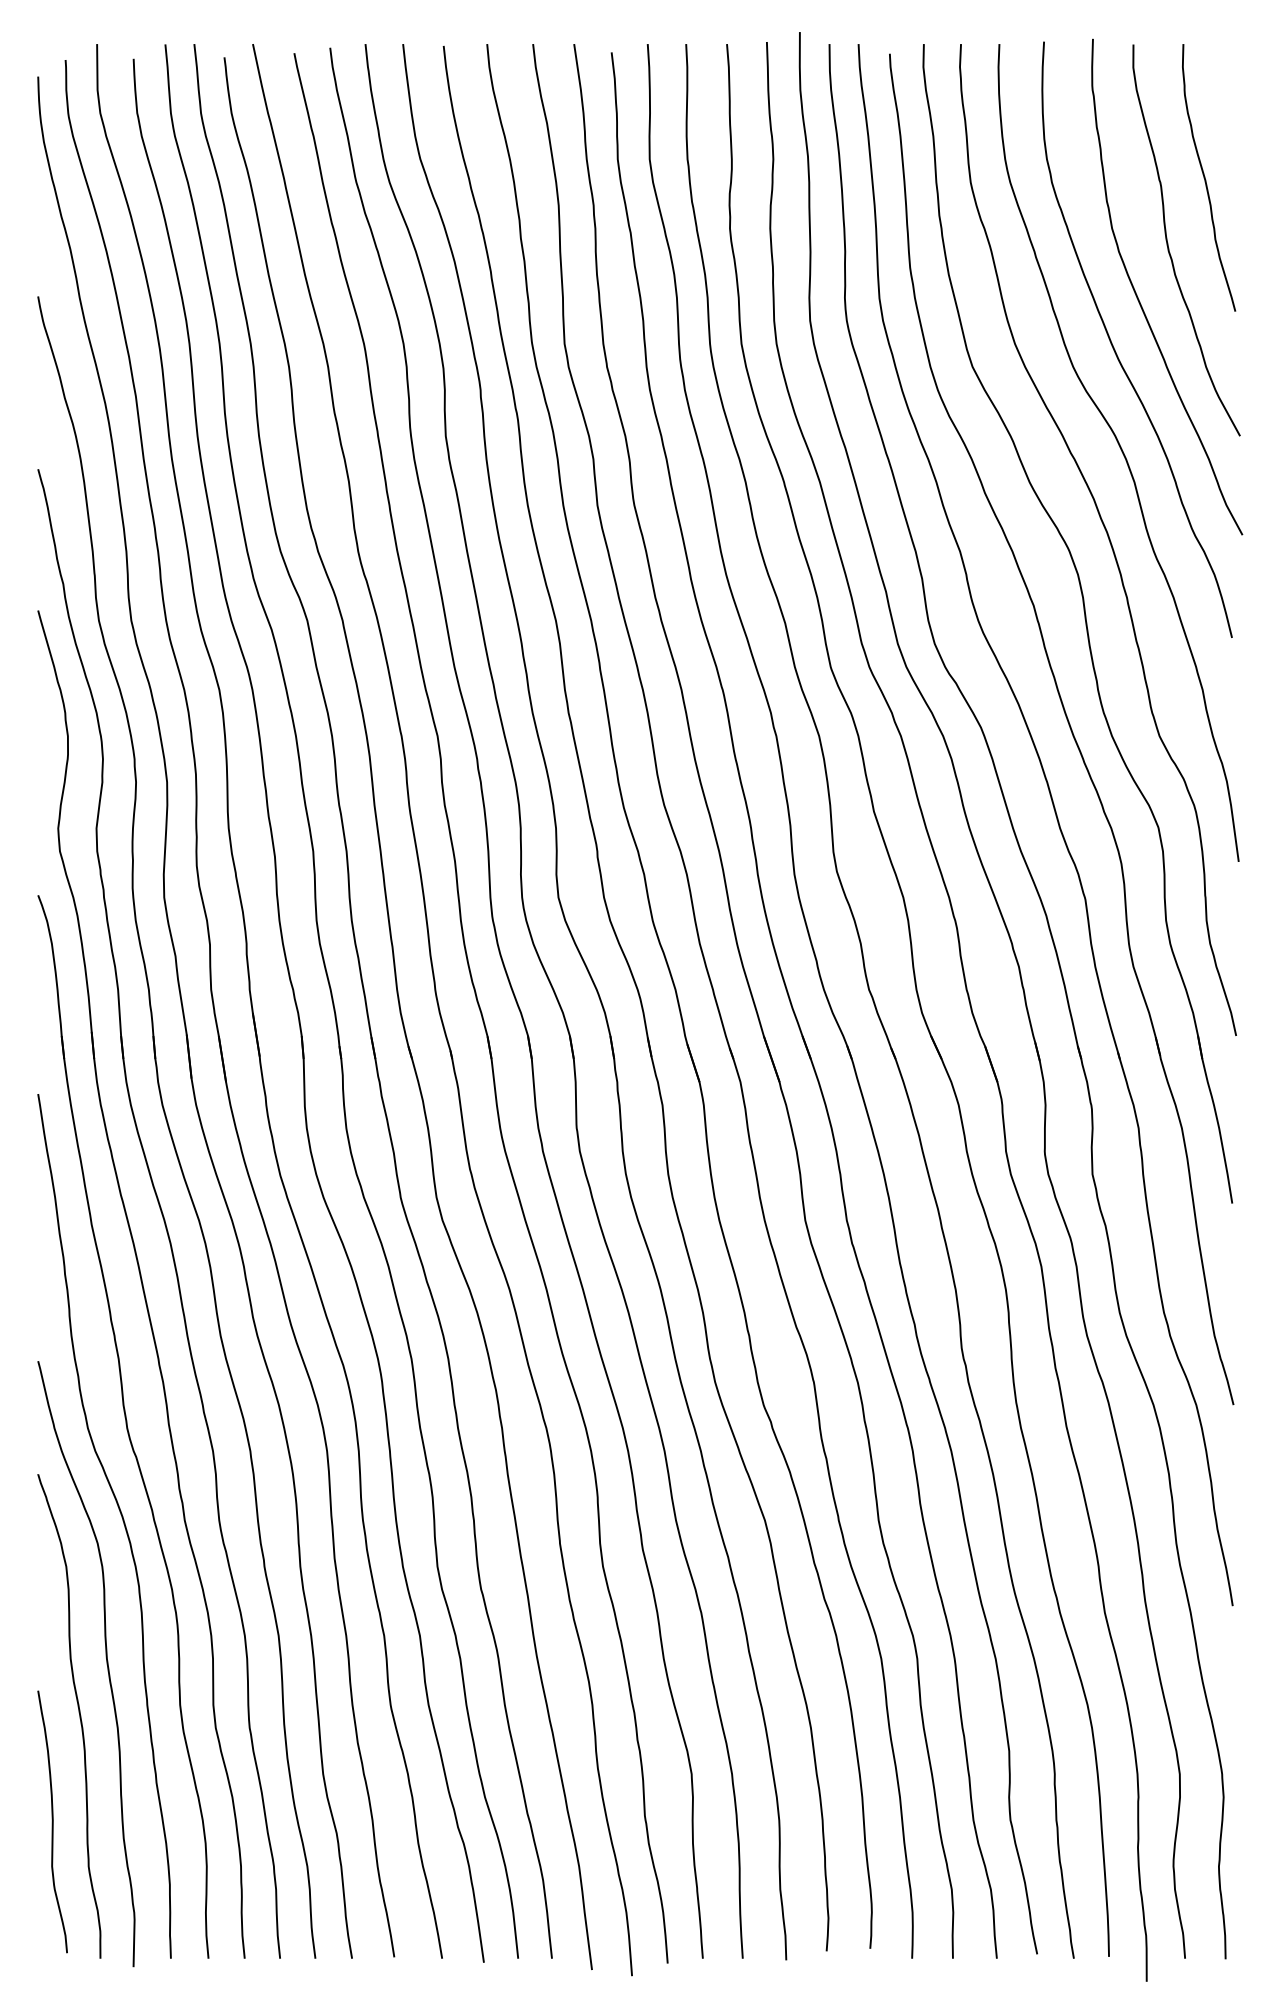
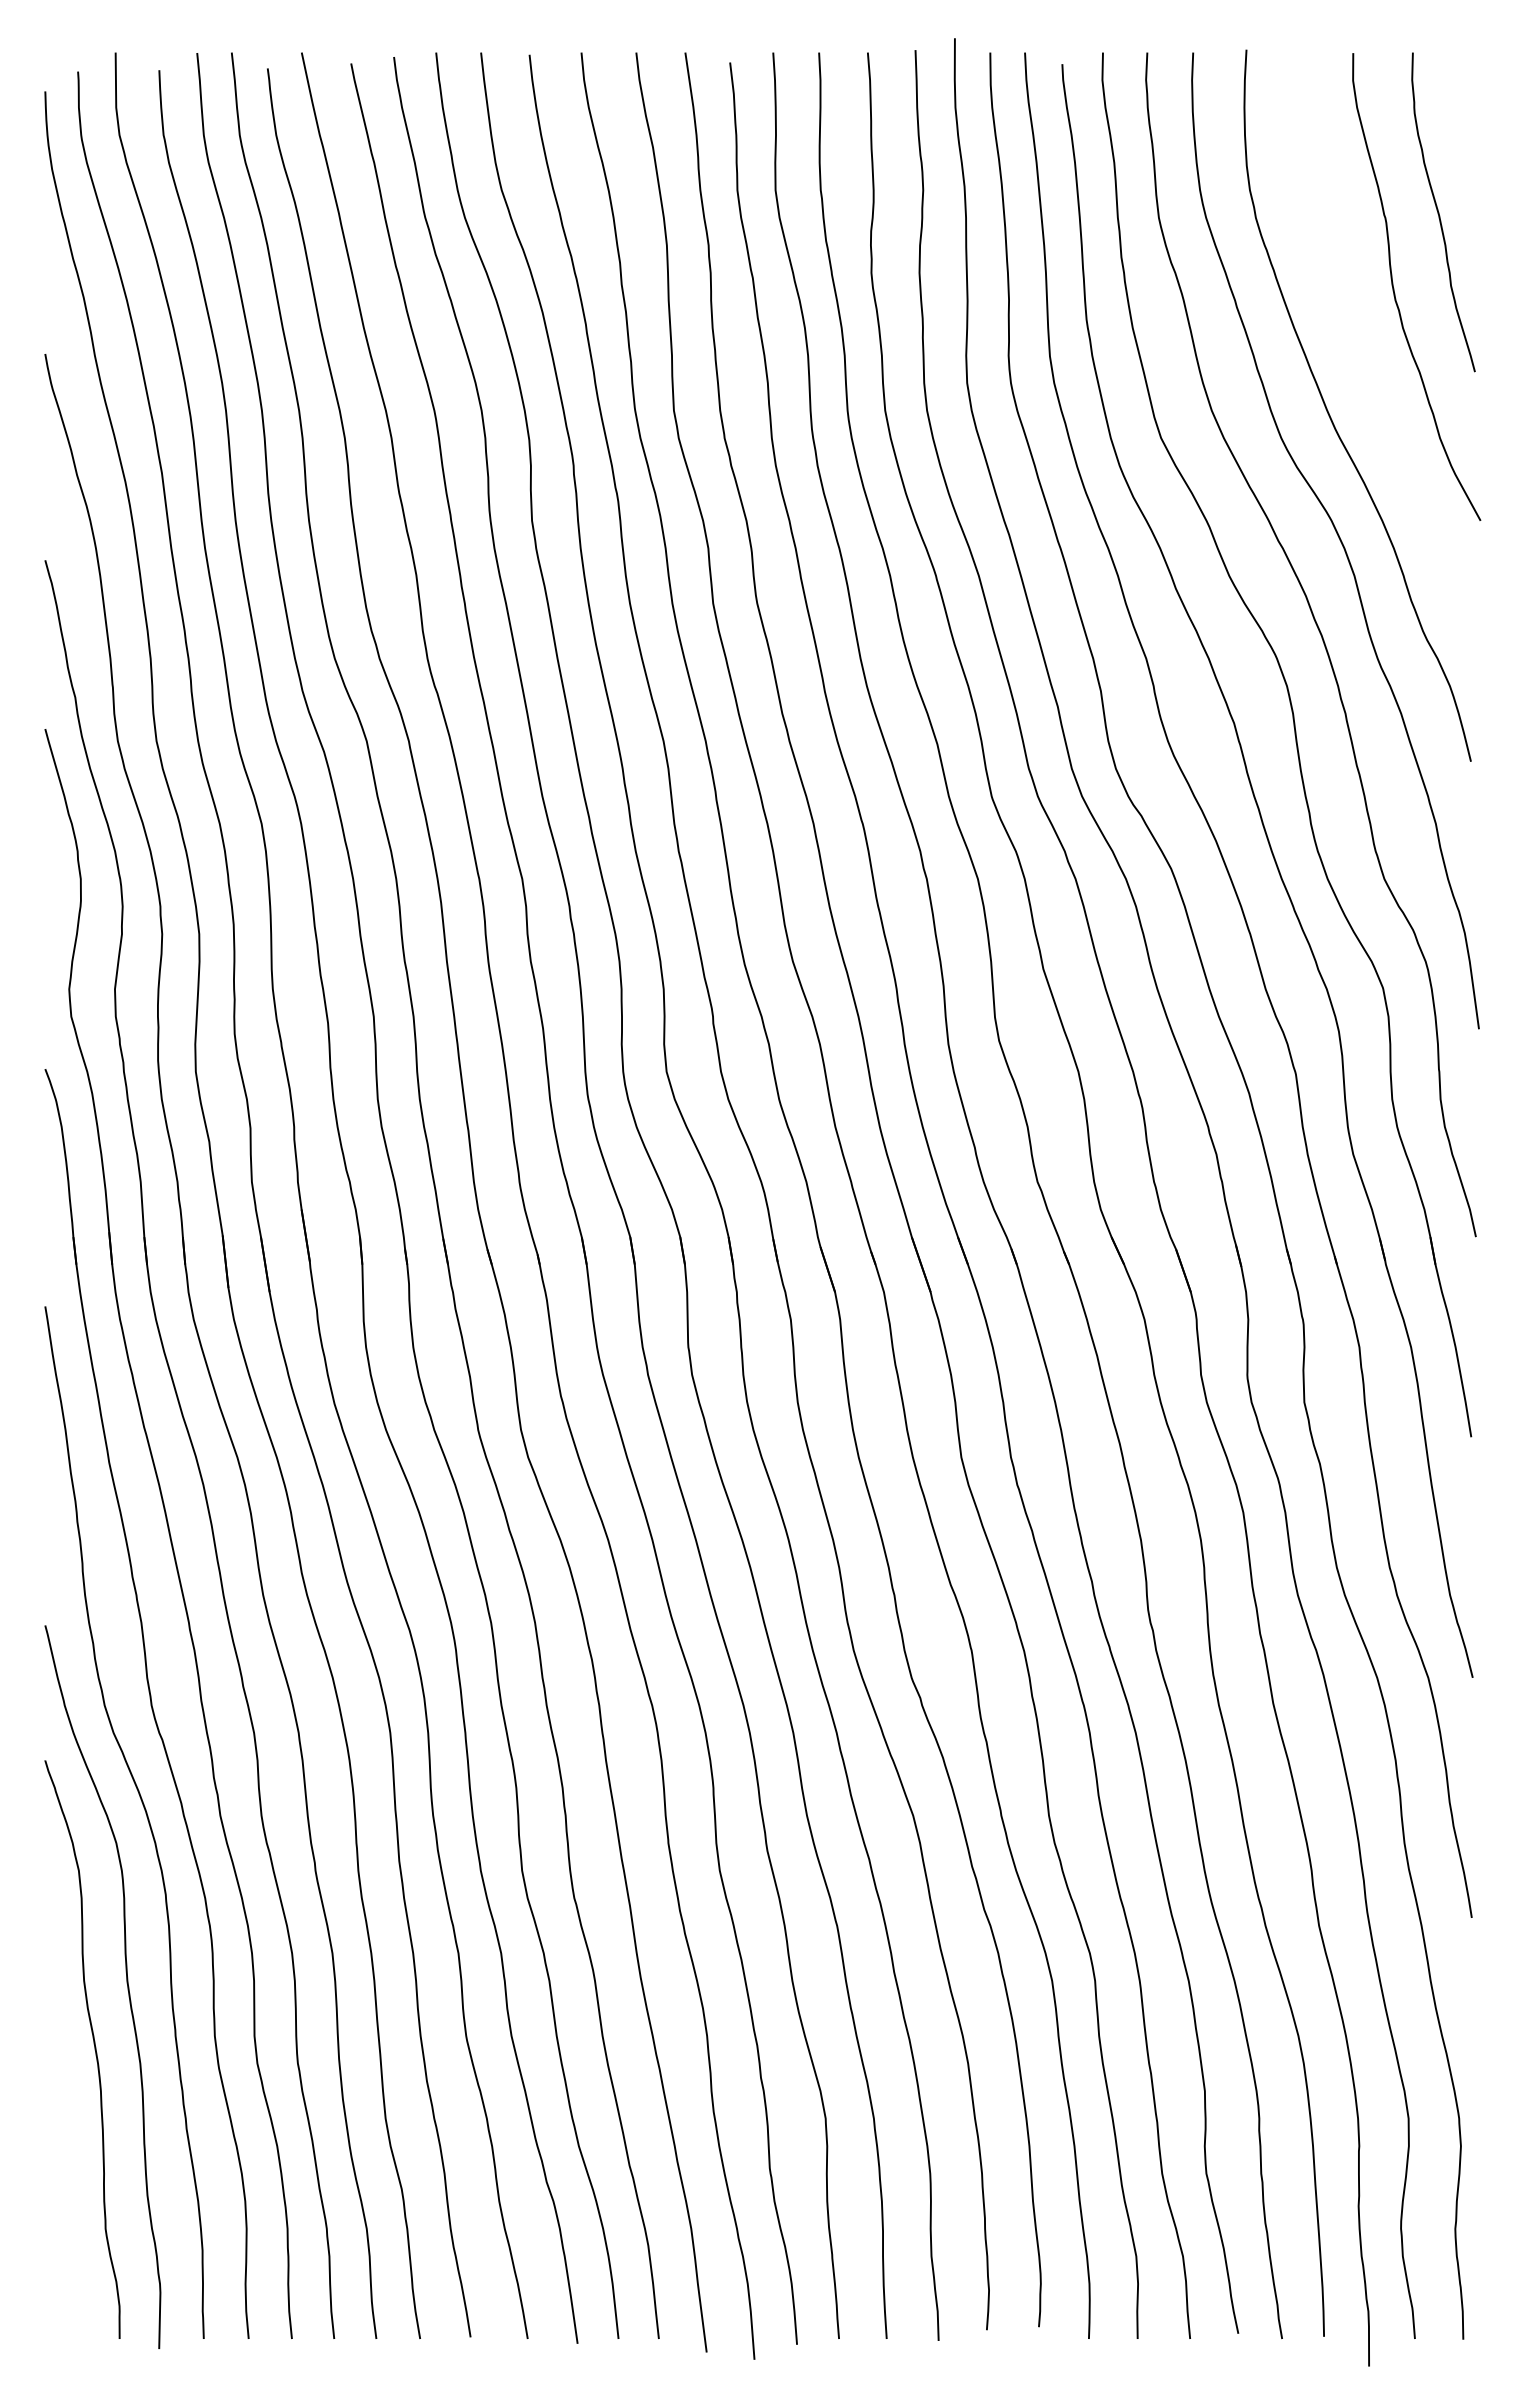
curve: (1139, 300) -> (1360, 358), removed
curve: (52, 1821) -> (62, 2175), removed

